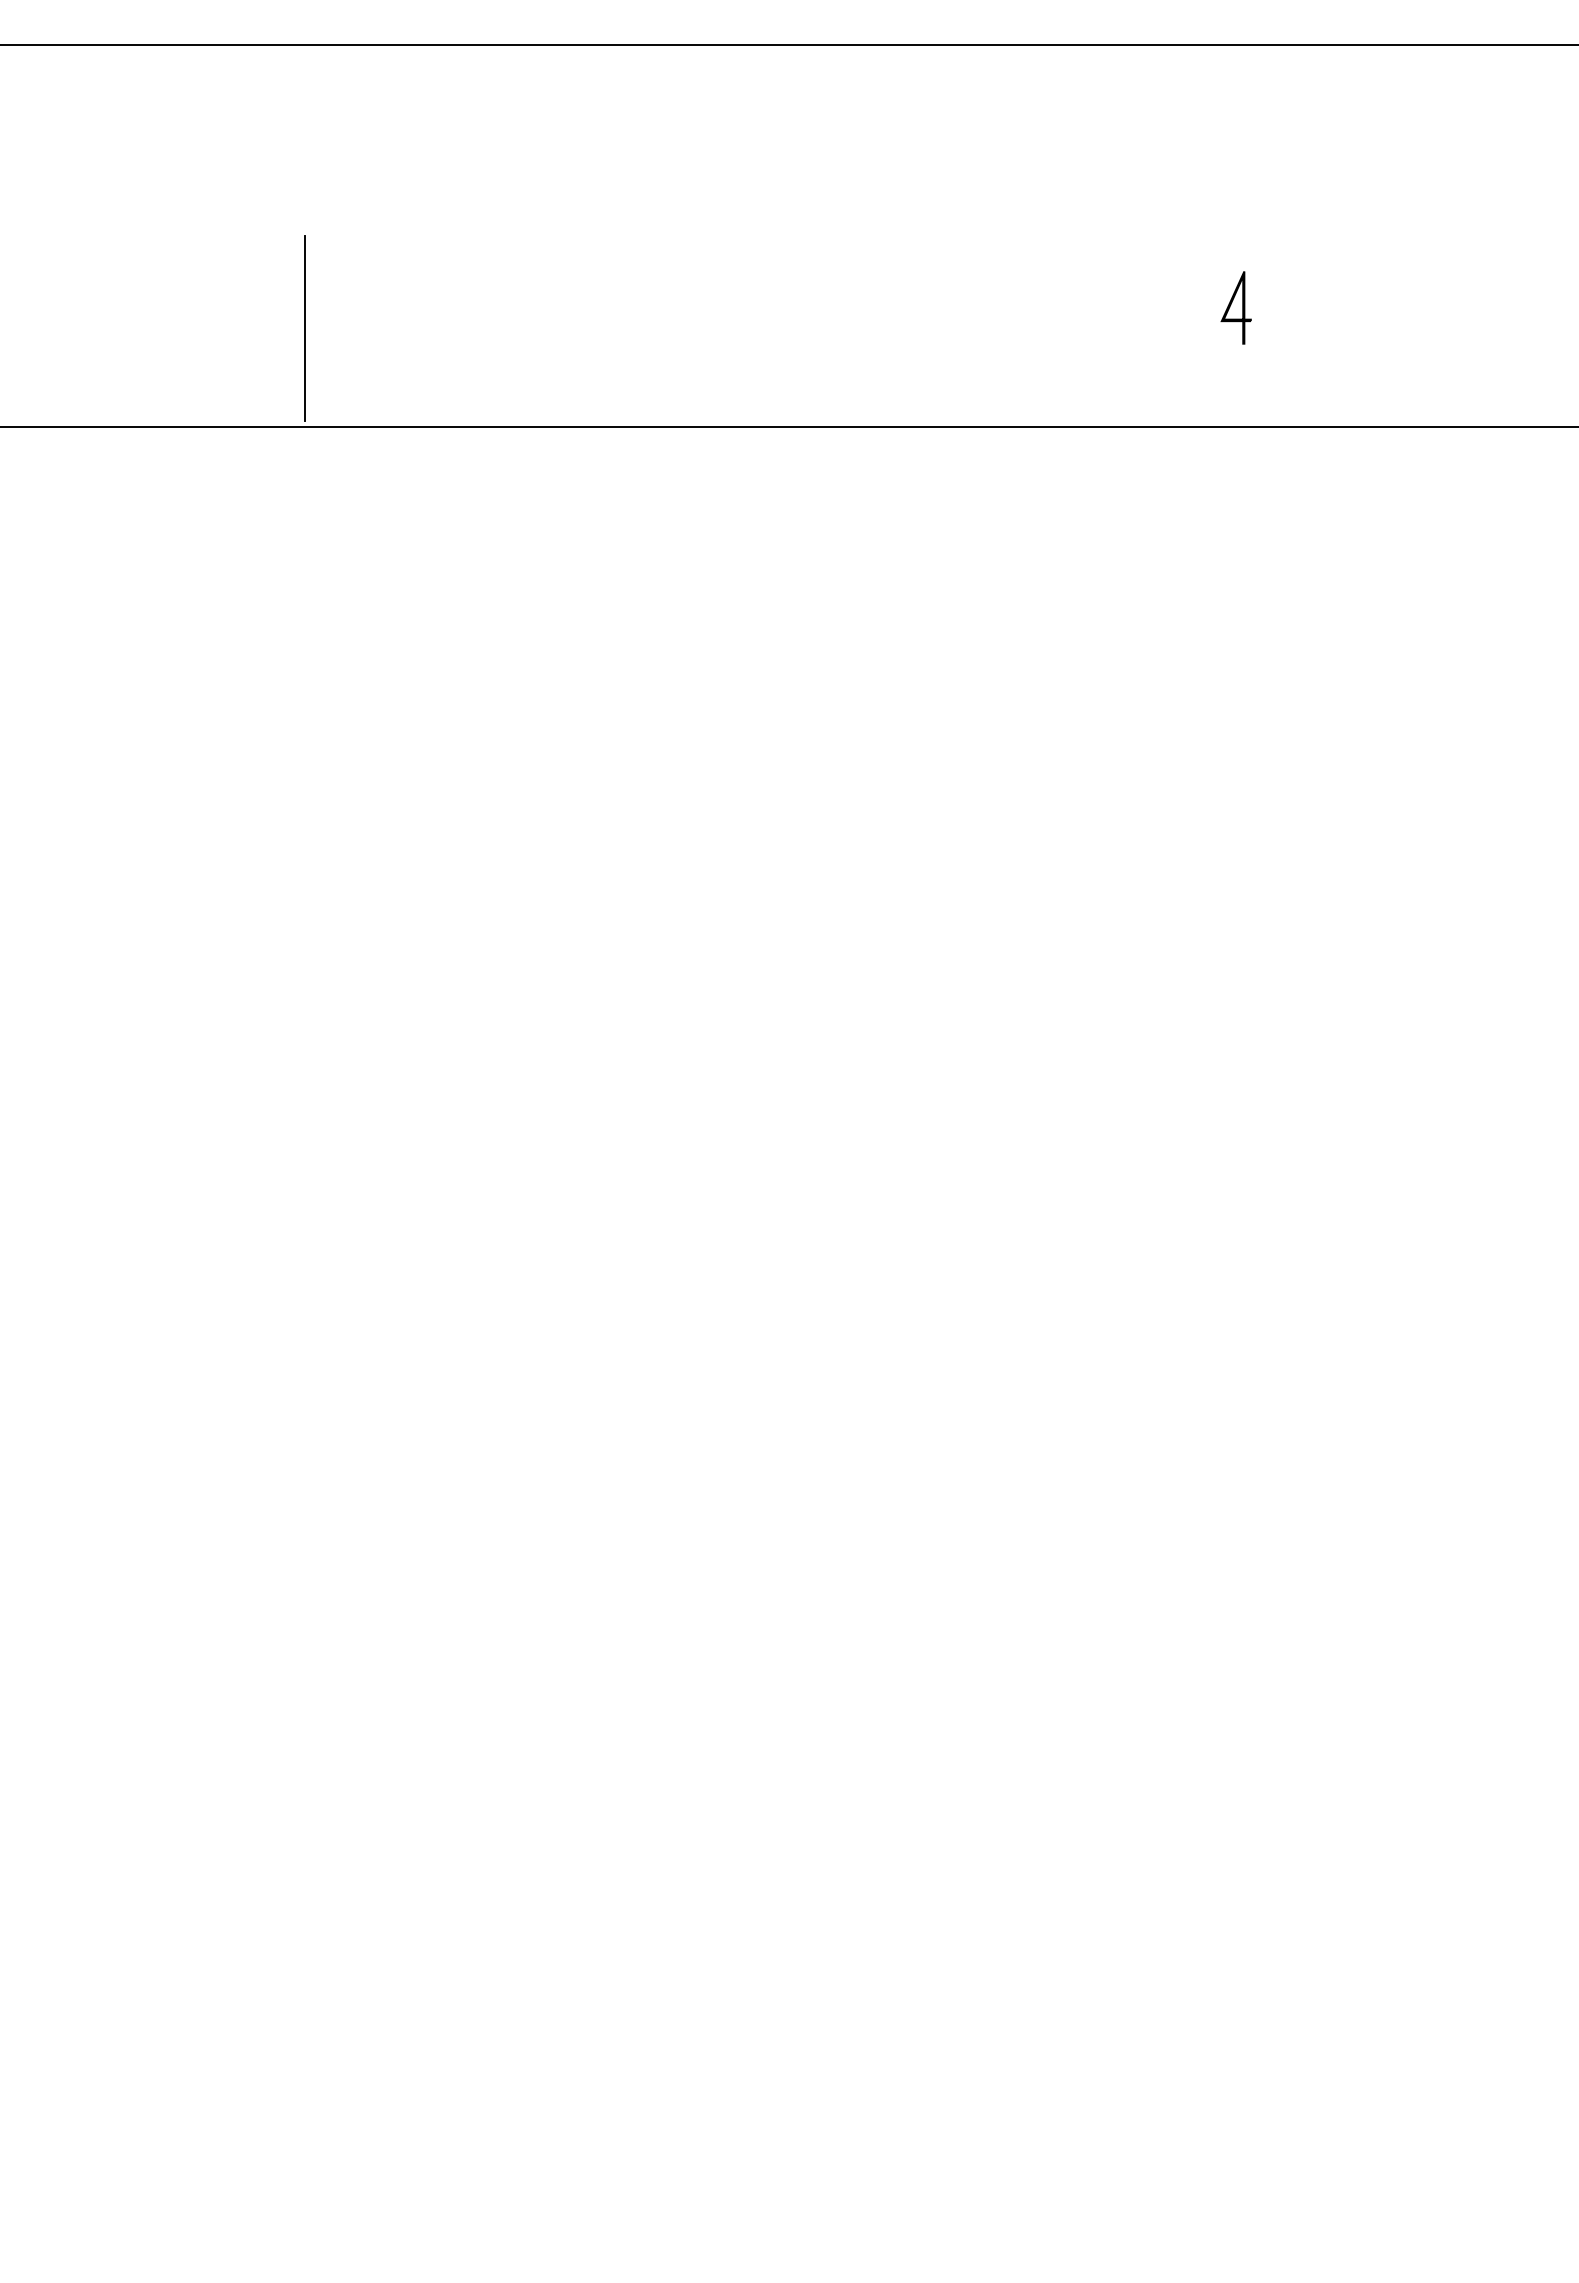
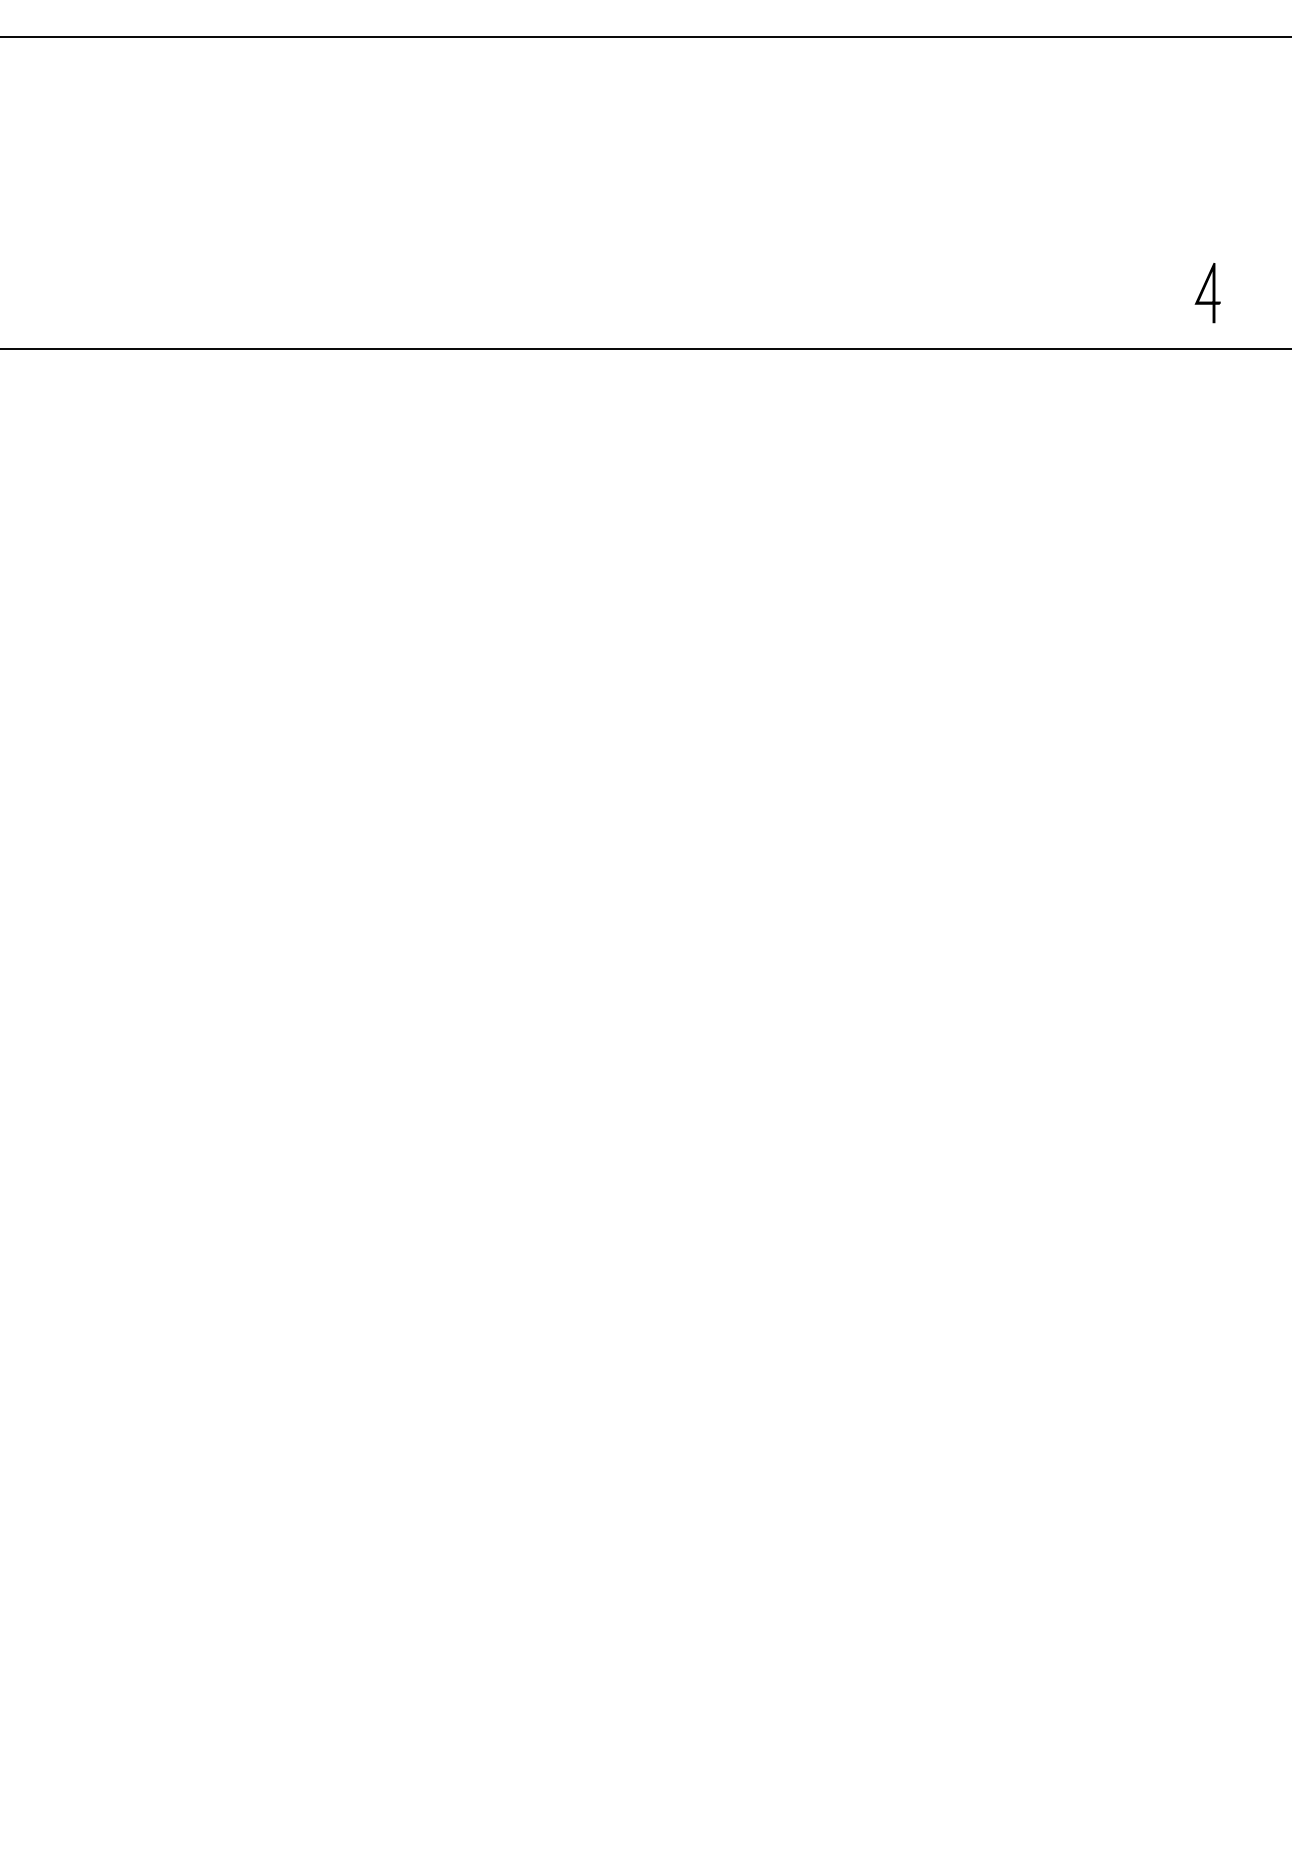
part: (1235, 307) -> (1207, 292), moved
line: (305, 328) -> (250, 268), removed

